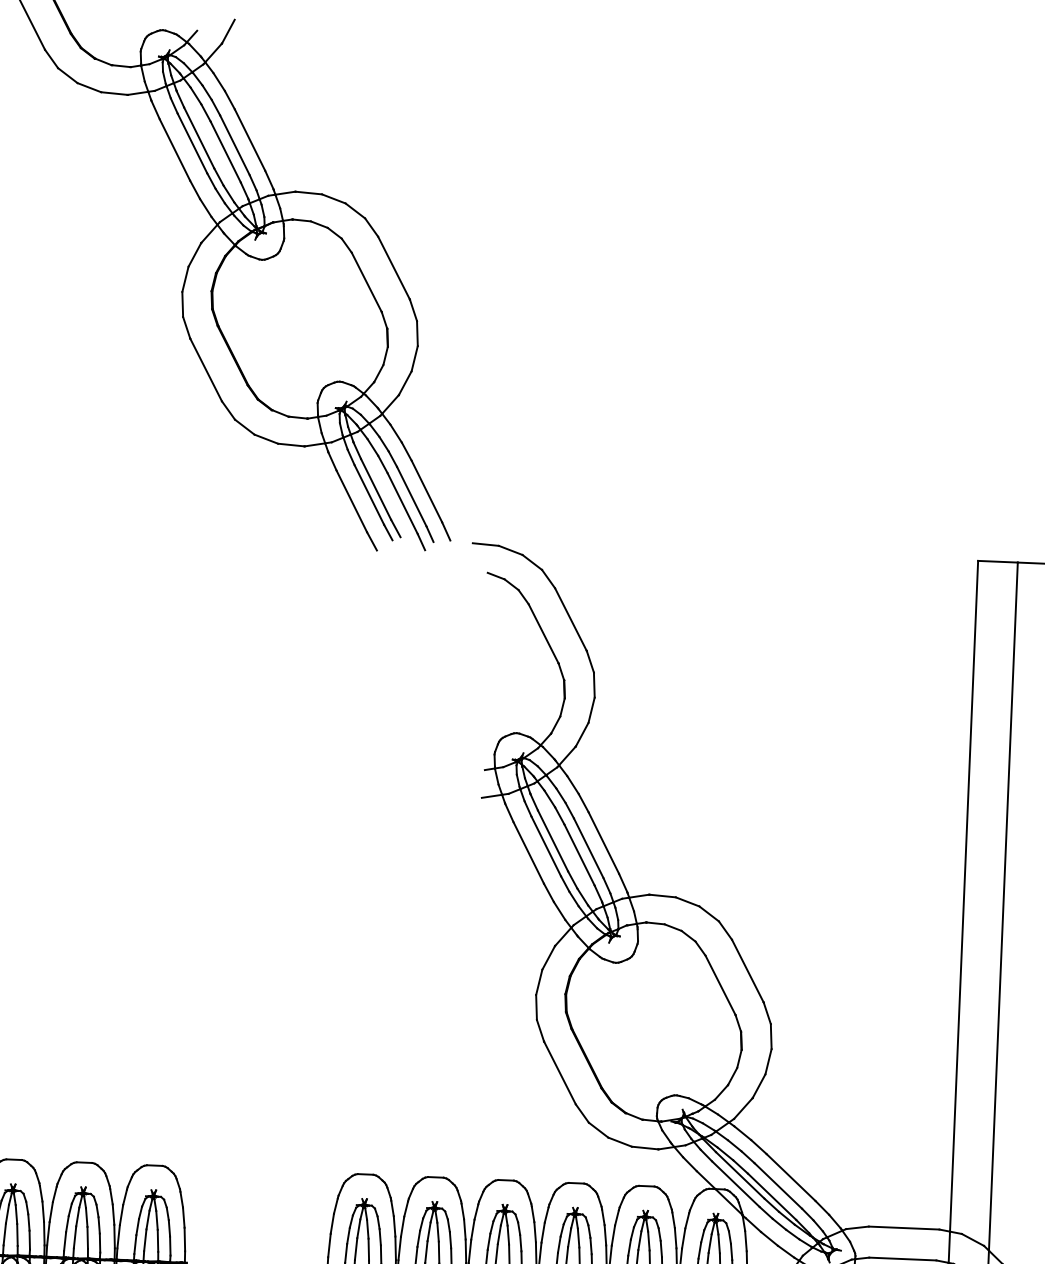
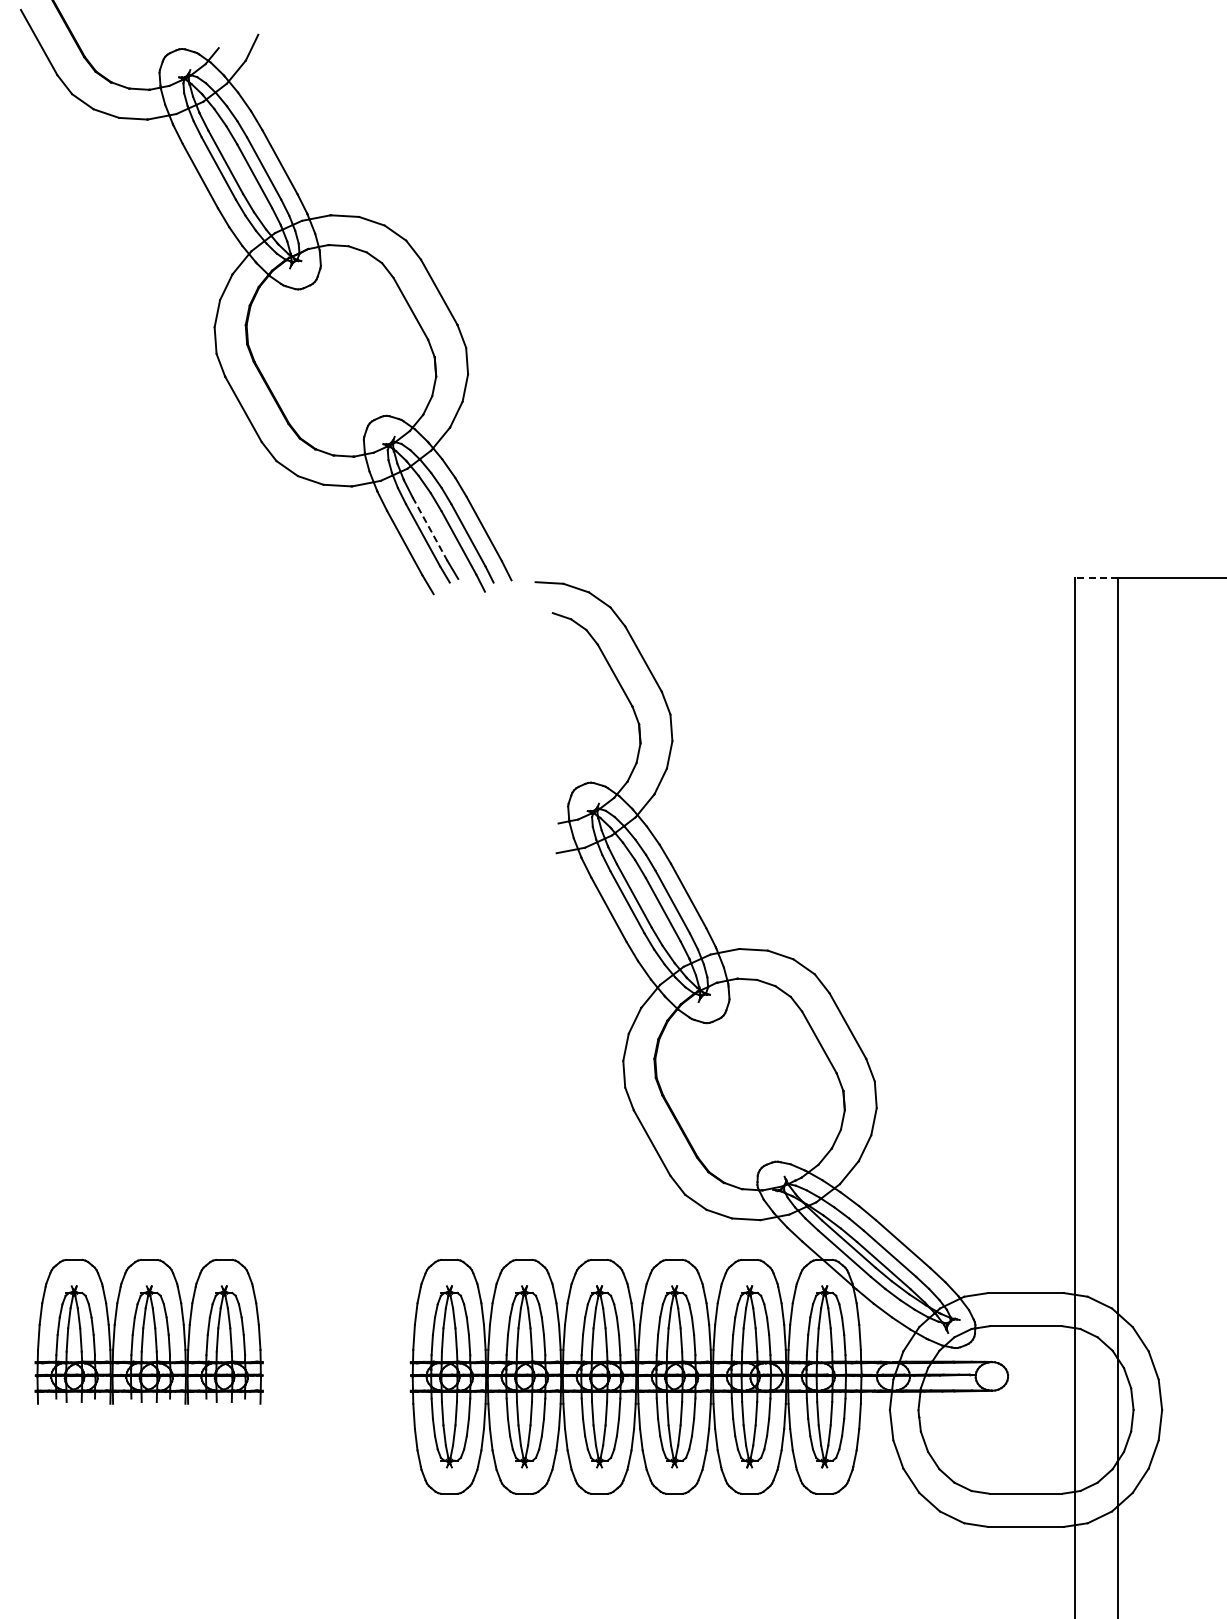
line: (376, 489) -> (430, 529), solid -> dashed
line: (997, 561) -> (1095, 578), solid -> dashed

